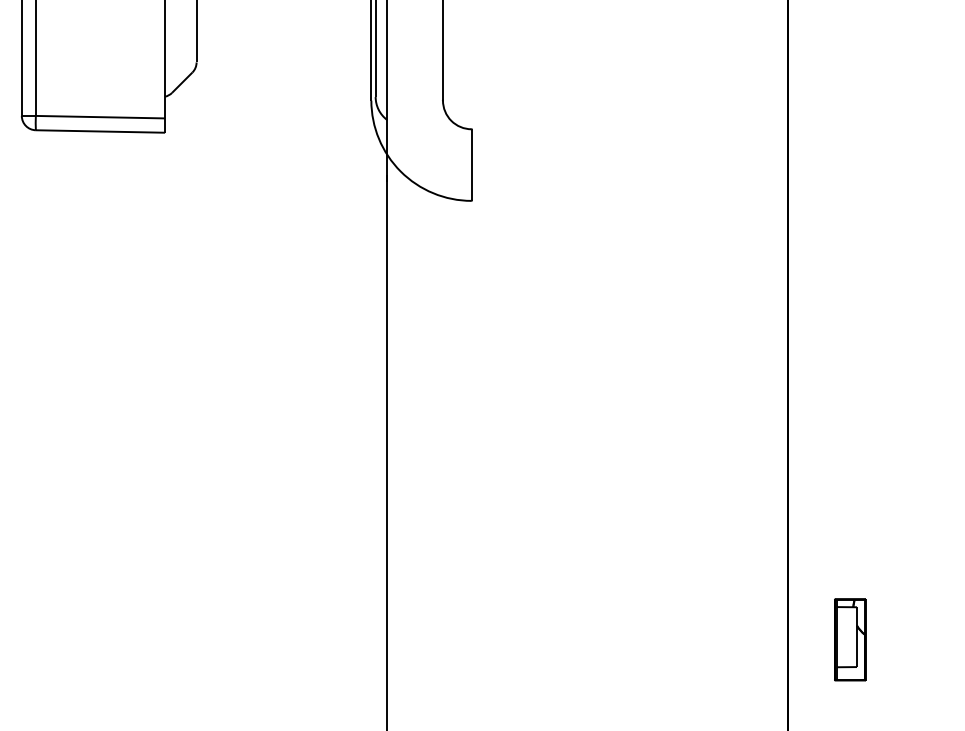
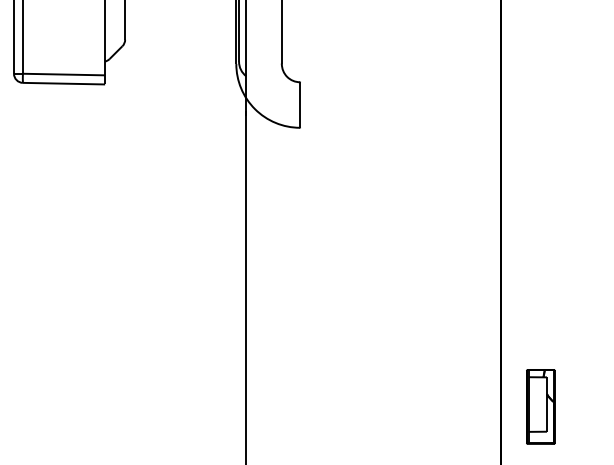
part: (849, 639) -> (540, 406), size x1.43

